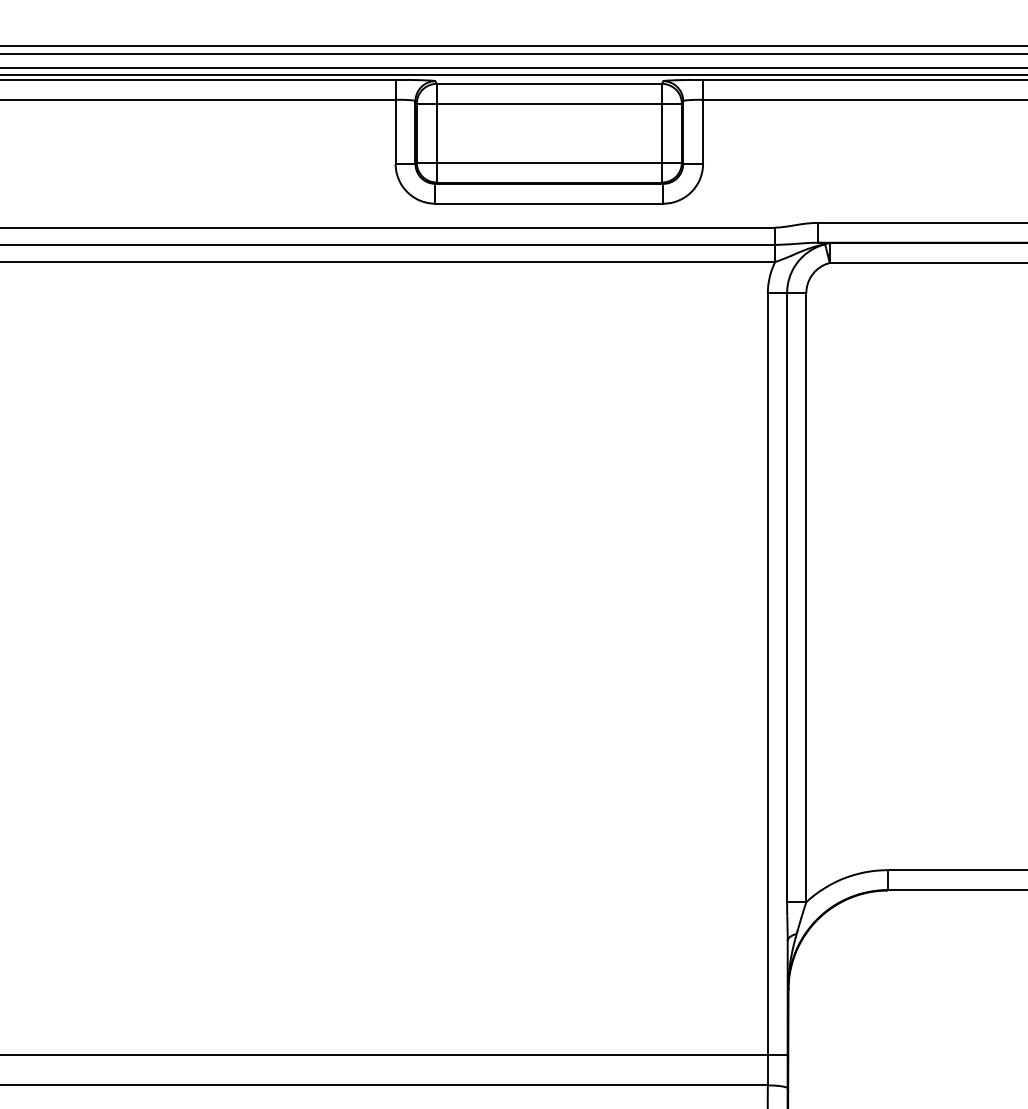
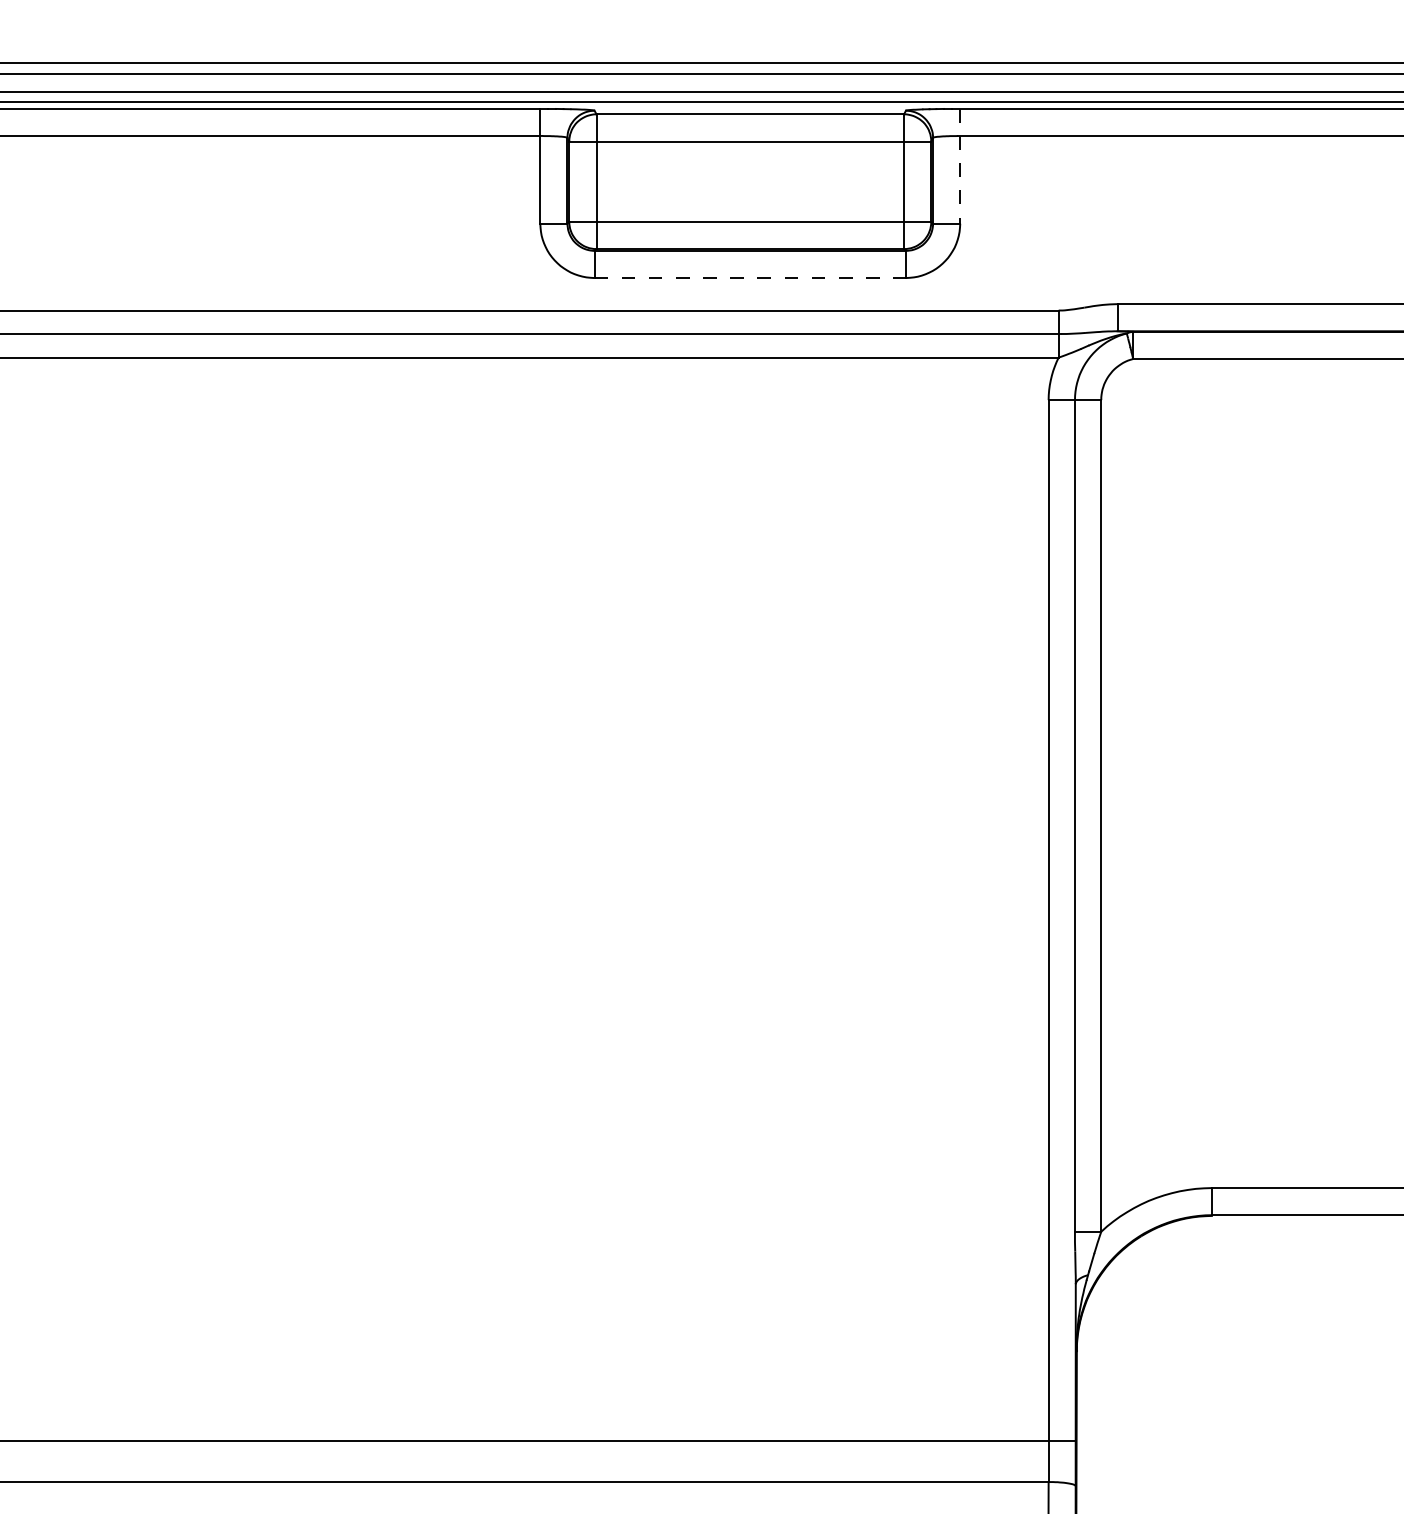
line: (703, 122) -> (960, 166), solid -> dashed
line: (549, 204) -> (750, 278), solid -> dashed

